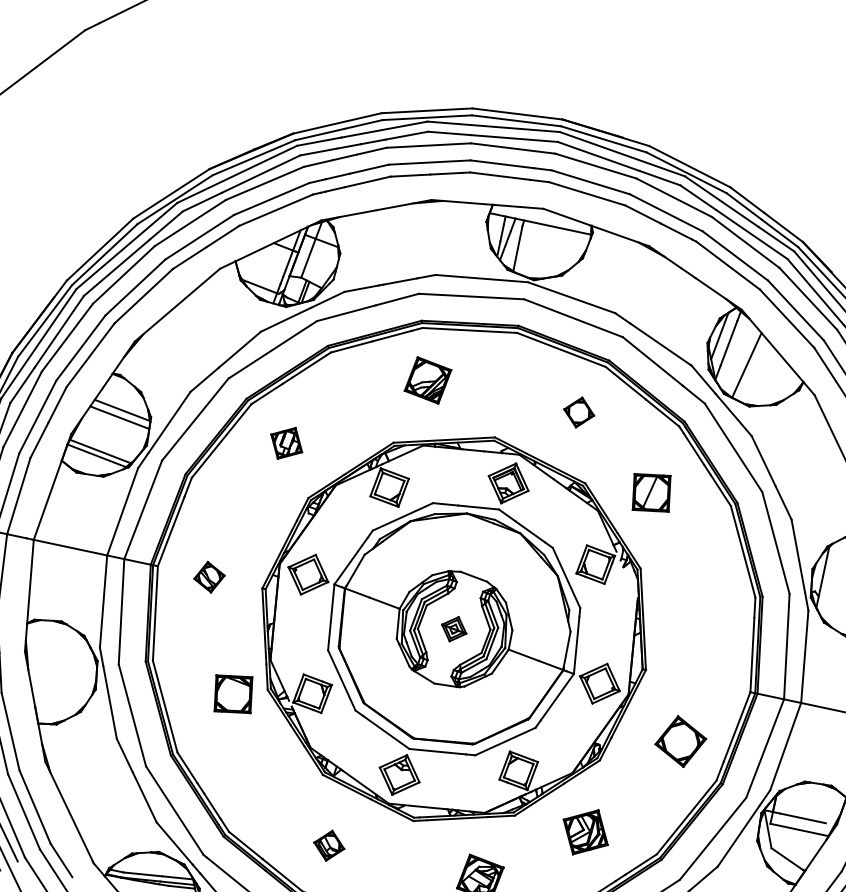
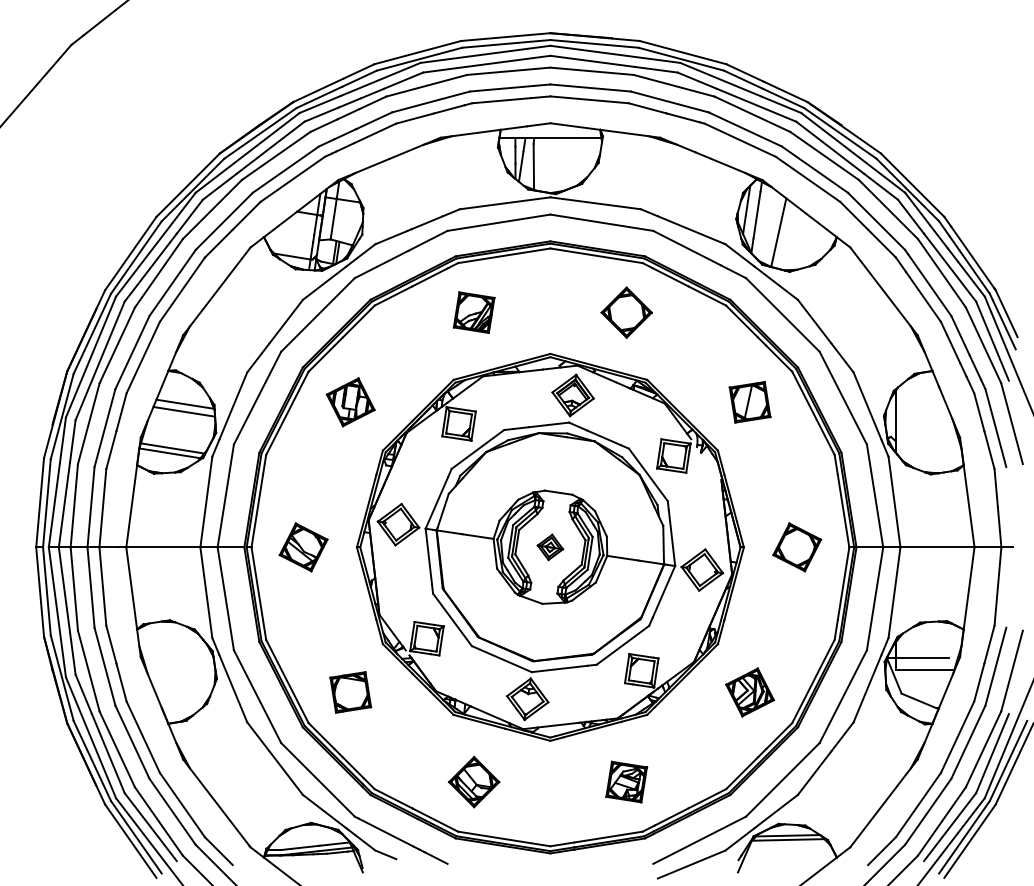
part: (579, 412) -> (626, 312), size x1.67
part: (286, 443) -> (350, 402), size x1.43
part: (651, 492) -> (749, 402), moved
part: (209, 577) -> (303, 547), size x1.67
part: (233, 694) -> (350, 692), moved
part: (681, 741) -> (797, 547), moved
part: (586, 832) -> (750, 692), moved
part: (329, 845) -> (474, 781), size x1.67

